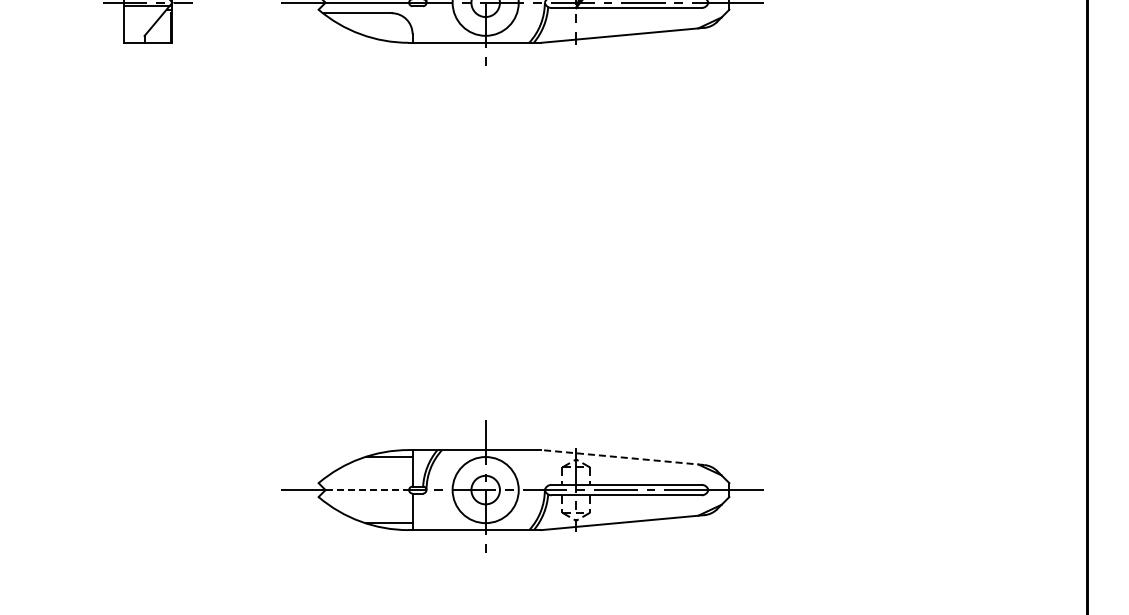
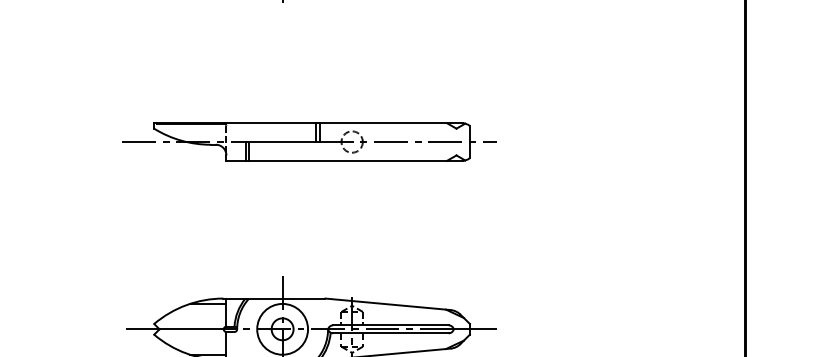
part: (520, 246) -> (309, 142), added
line: (622, 457) -> (387, 304), dashed -> solid
line: (367, 490) -> (191, 329), dashed -> solid

